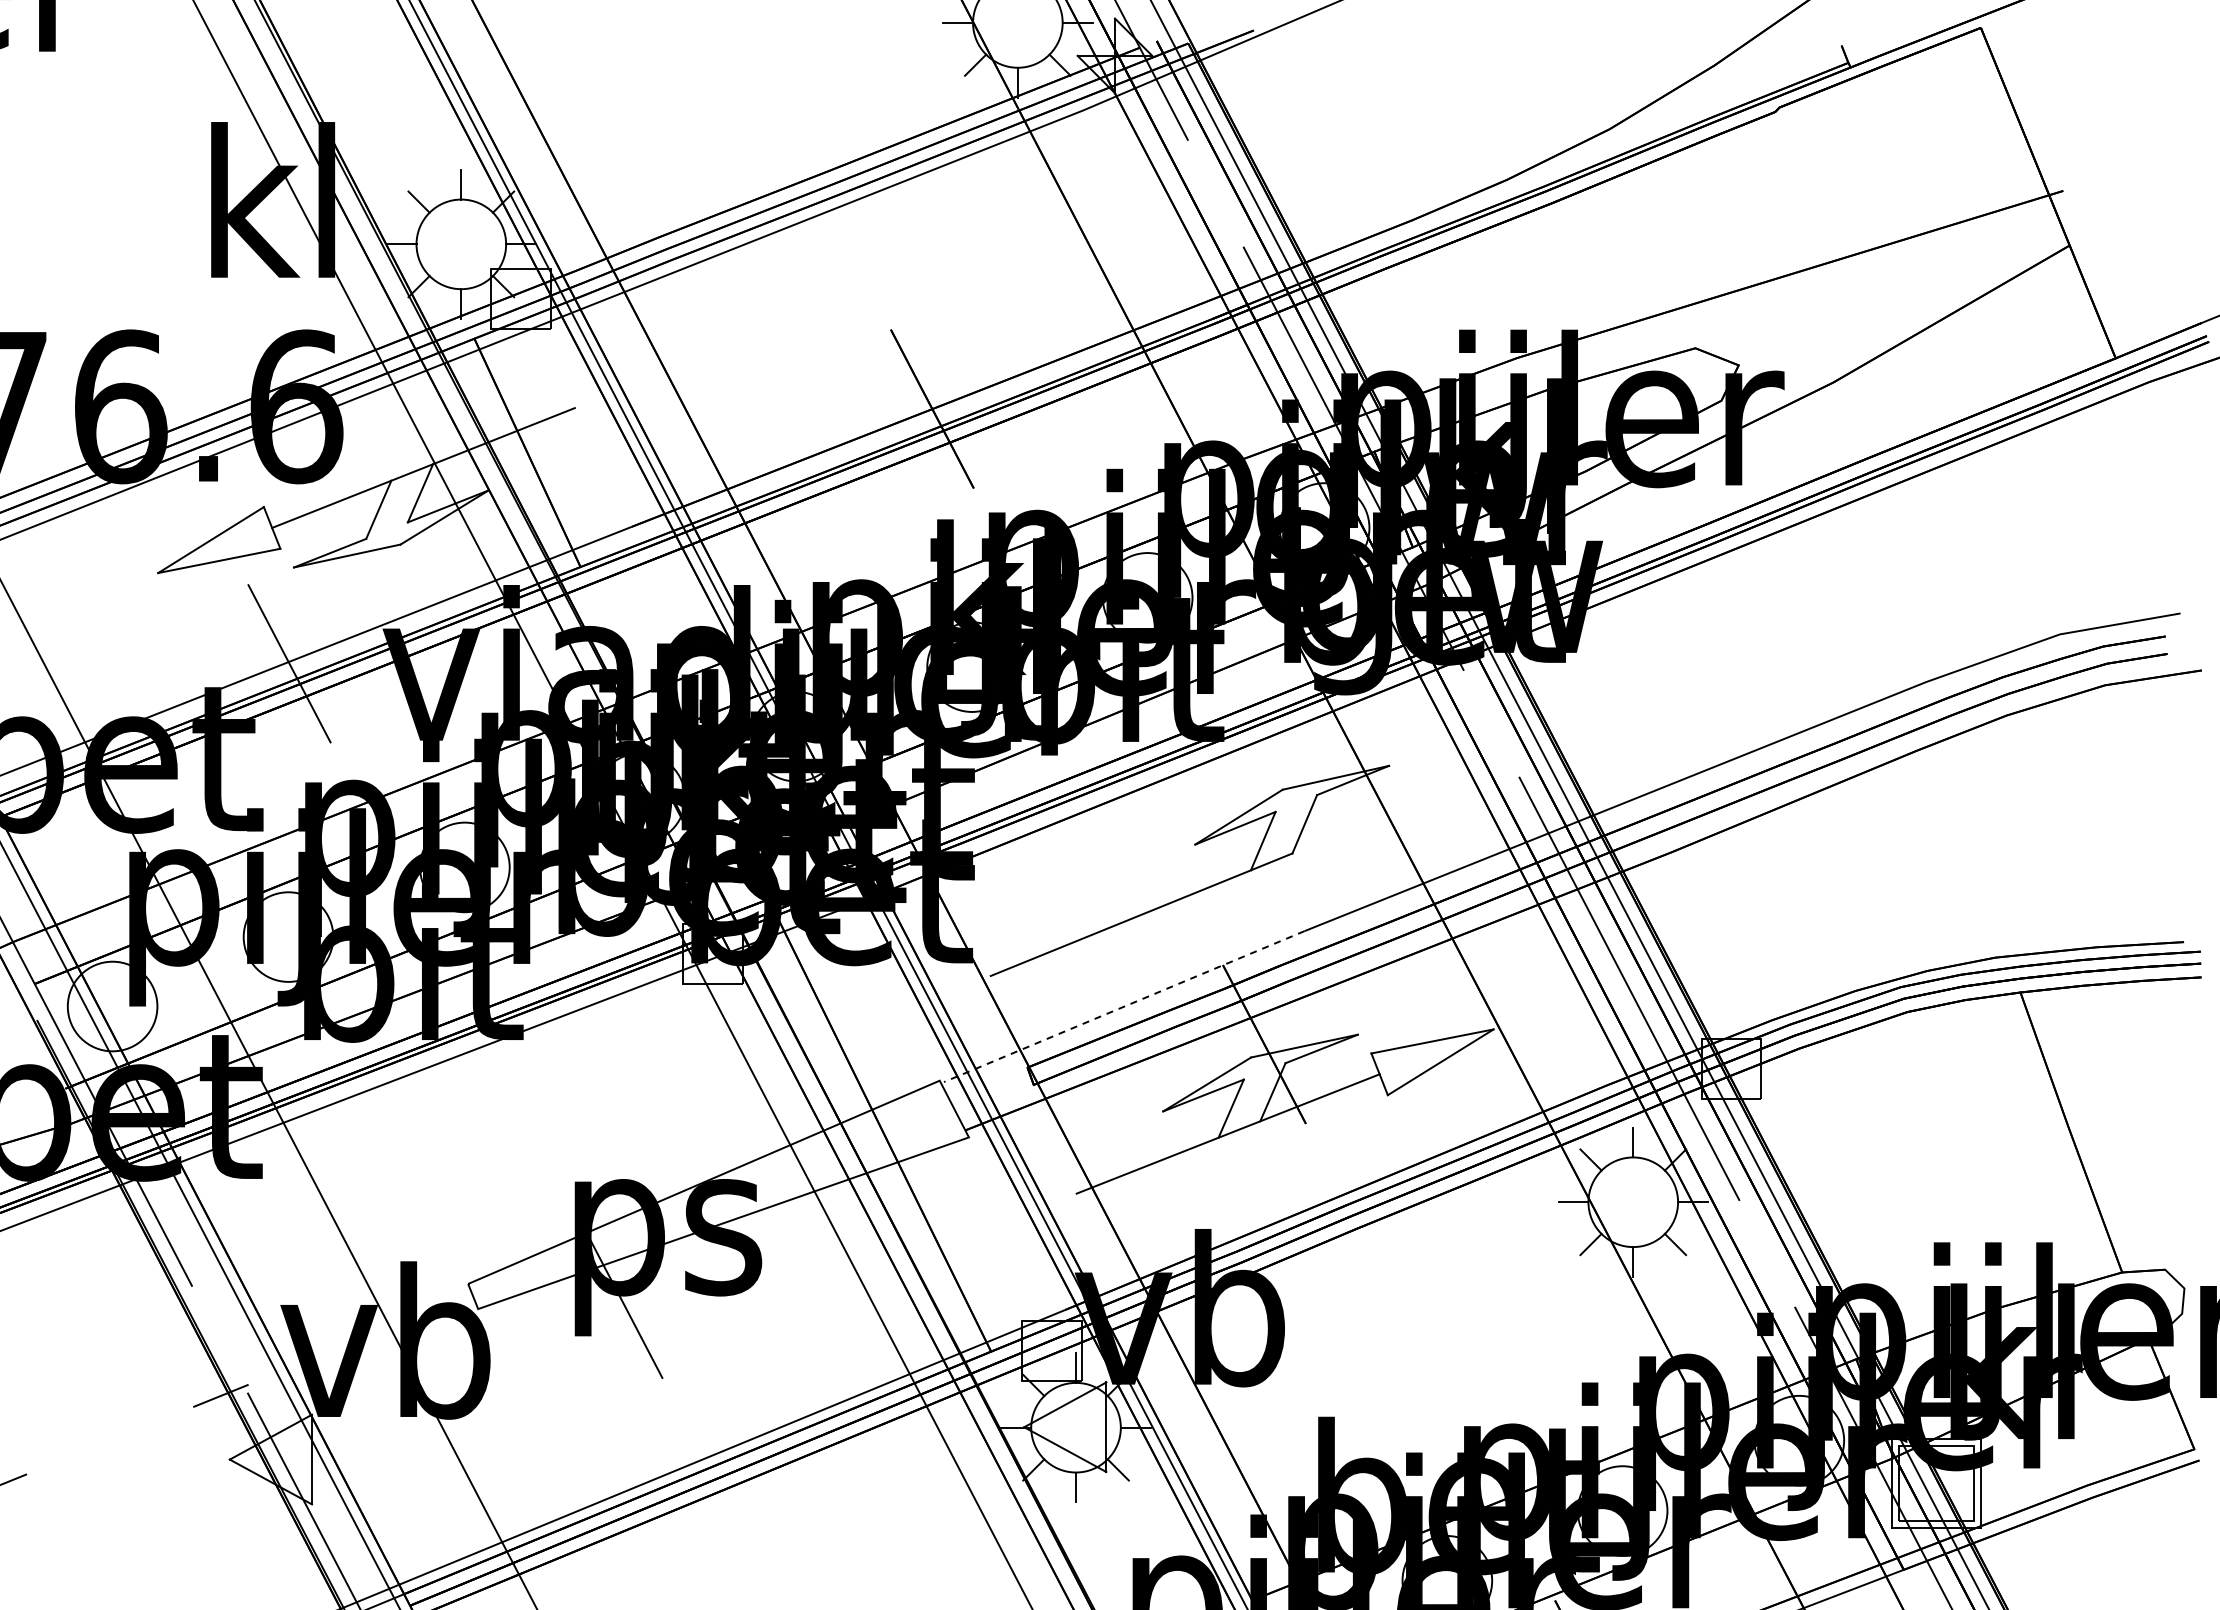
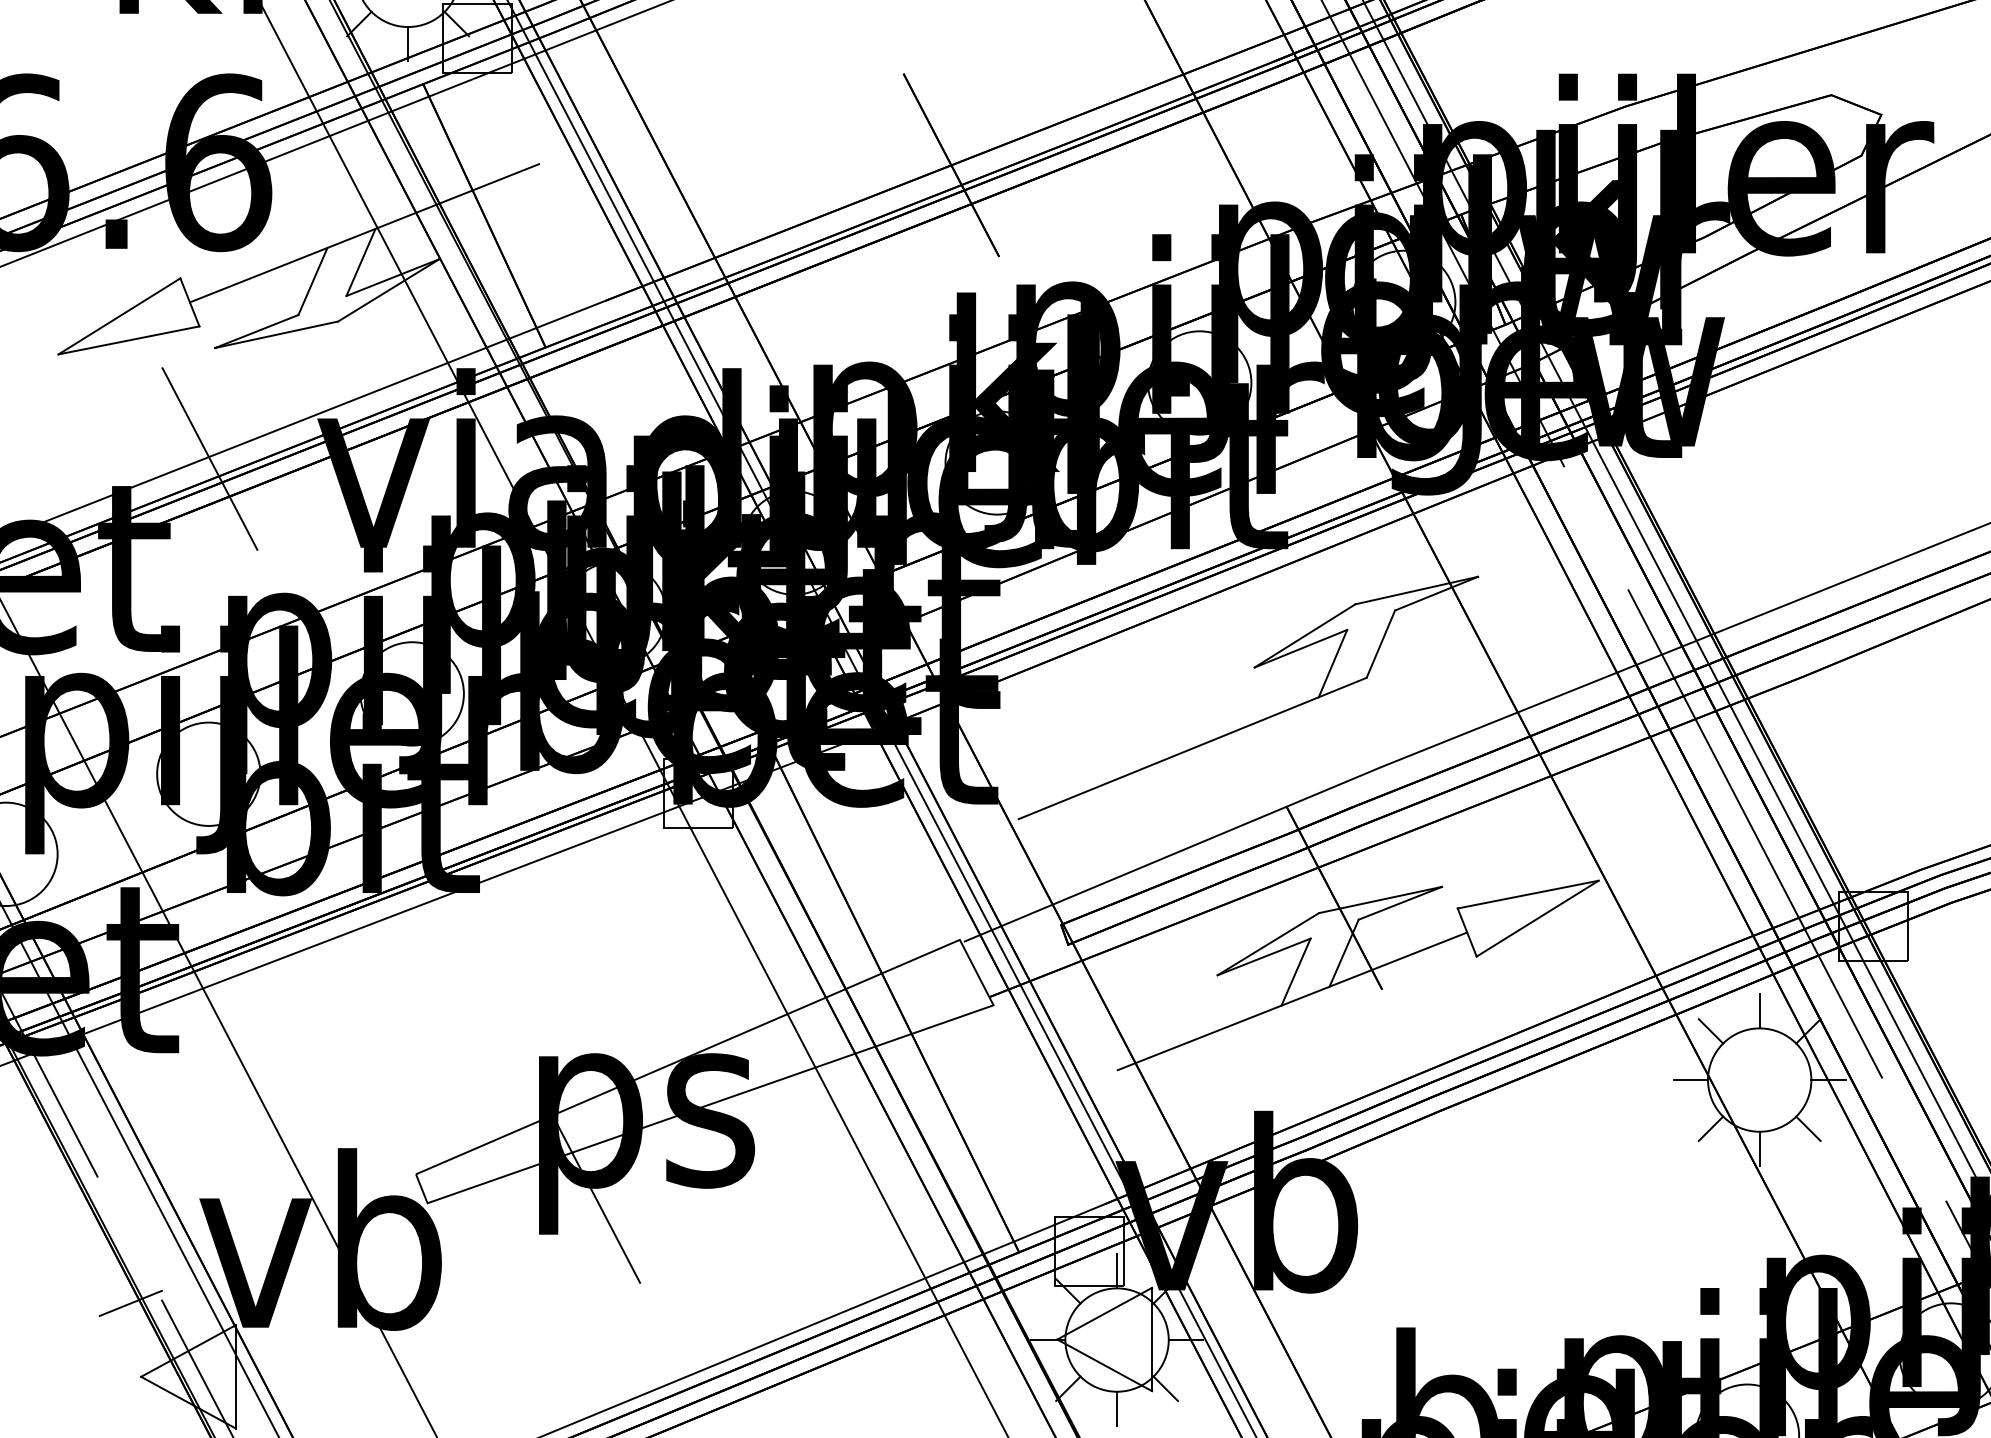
line: (1123, 1006) -> (1171, 854), dashed -> solid

